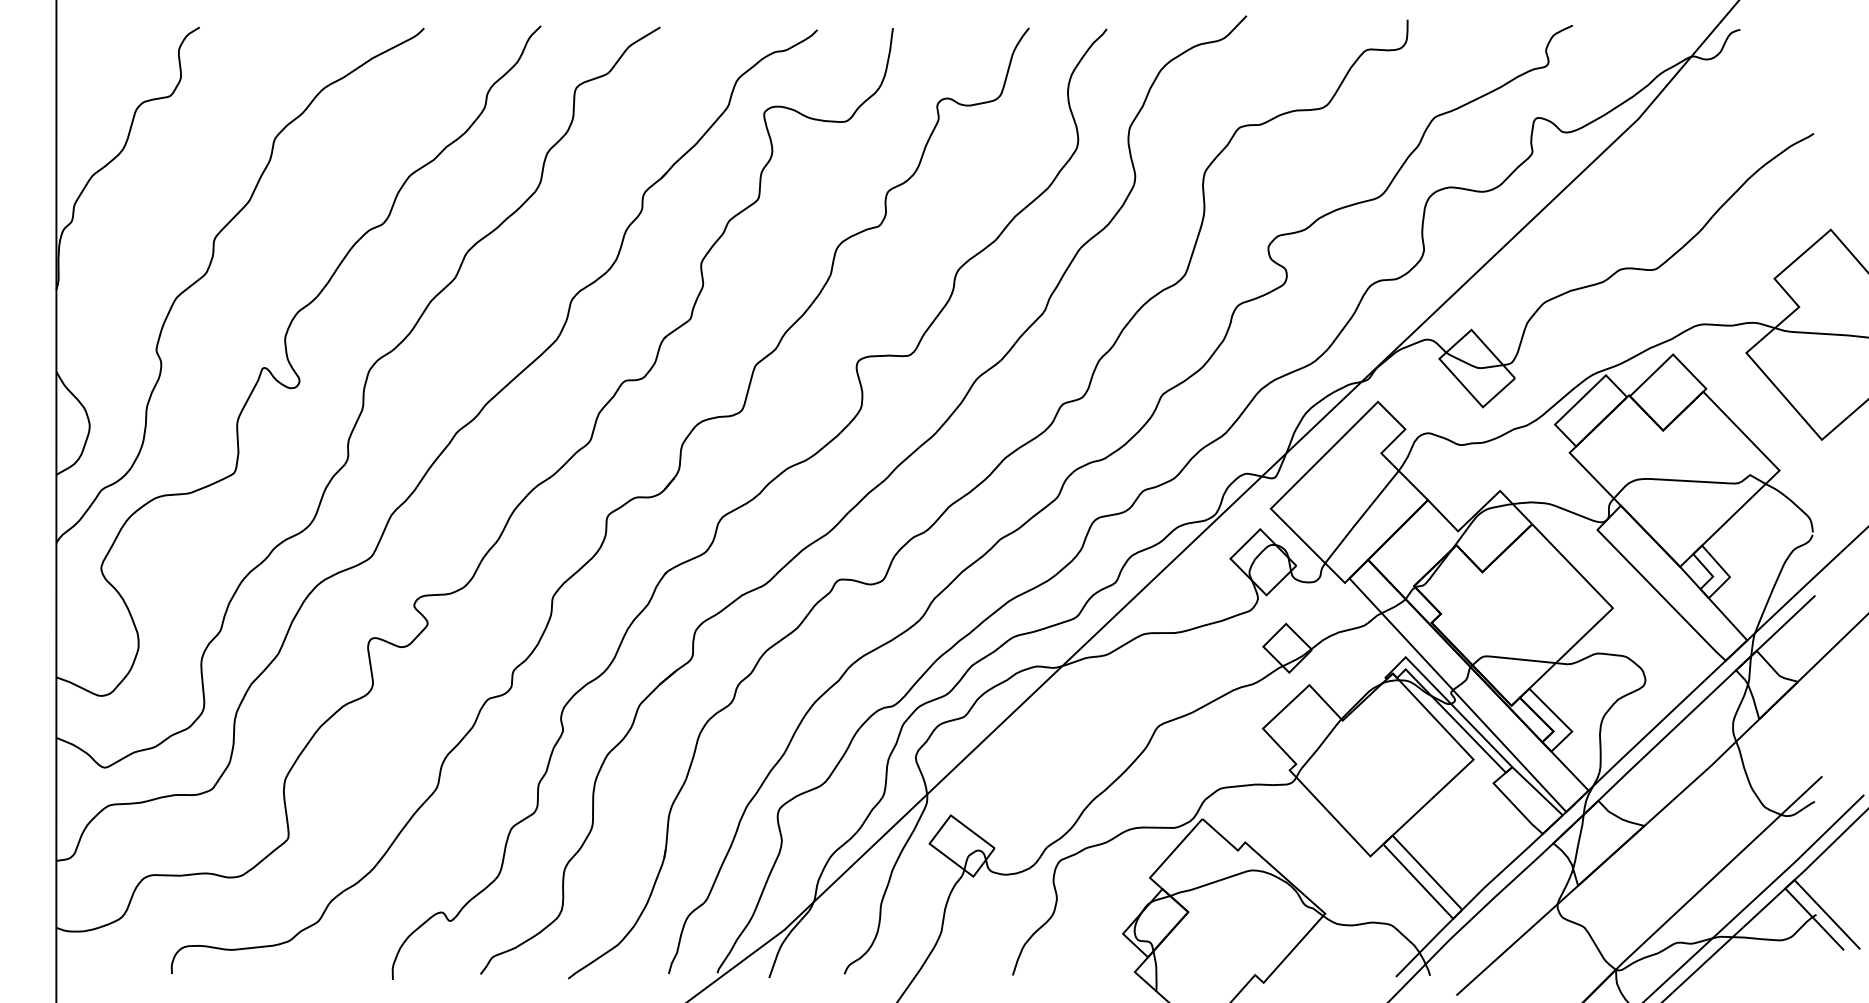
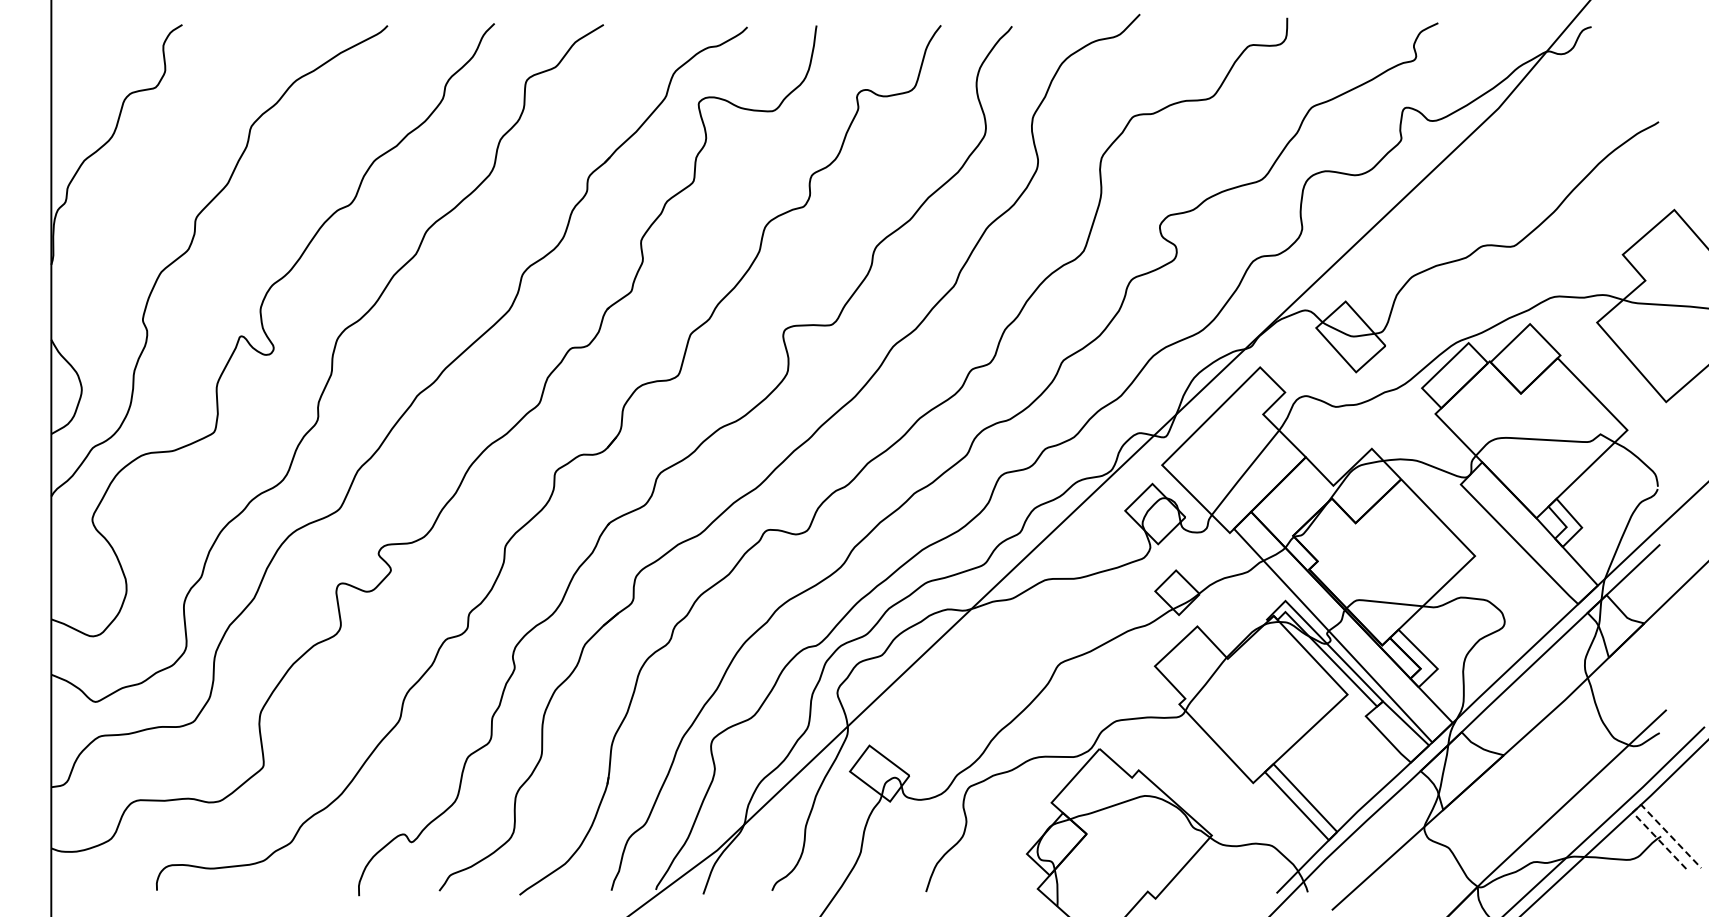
line: (1793, 880) -> (1640, 805), solid -> dashed

